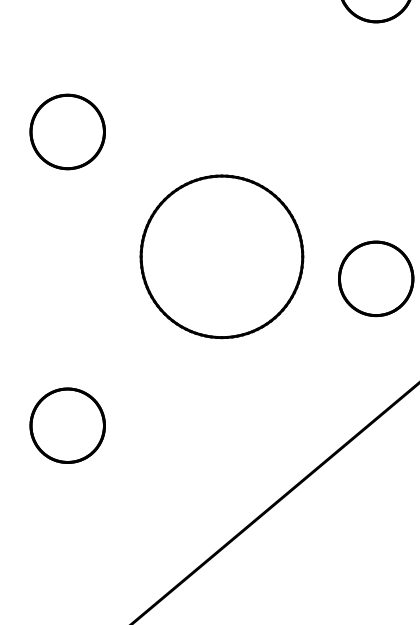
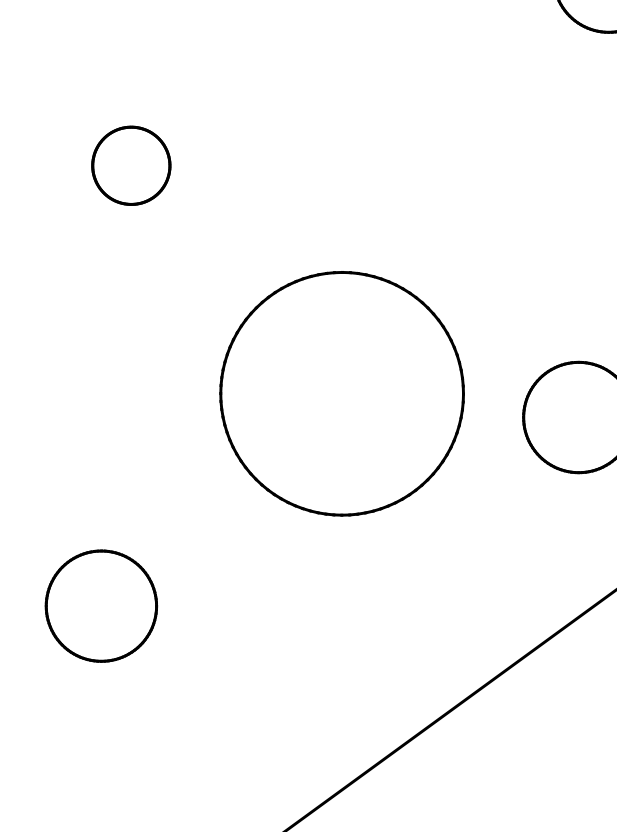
part: (67, 131) -> (131, 165), size x0.7
part: (221, 256) -> (341, 393), moved

